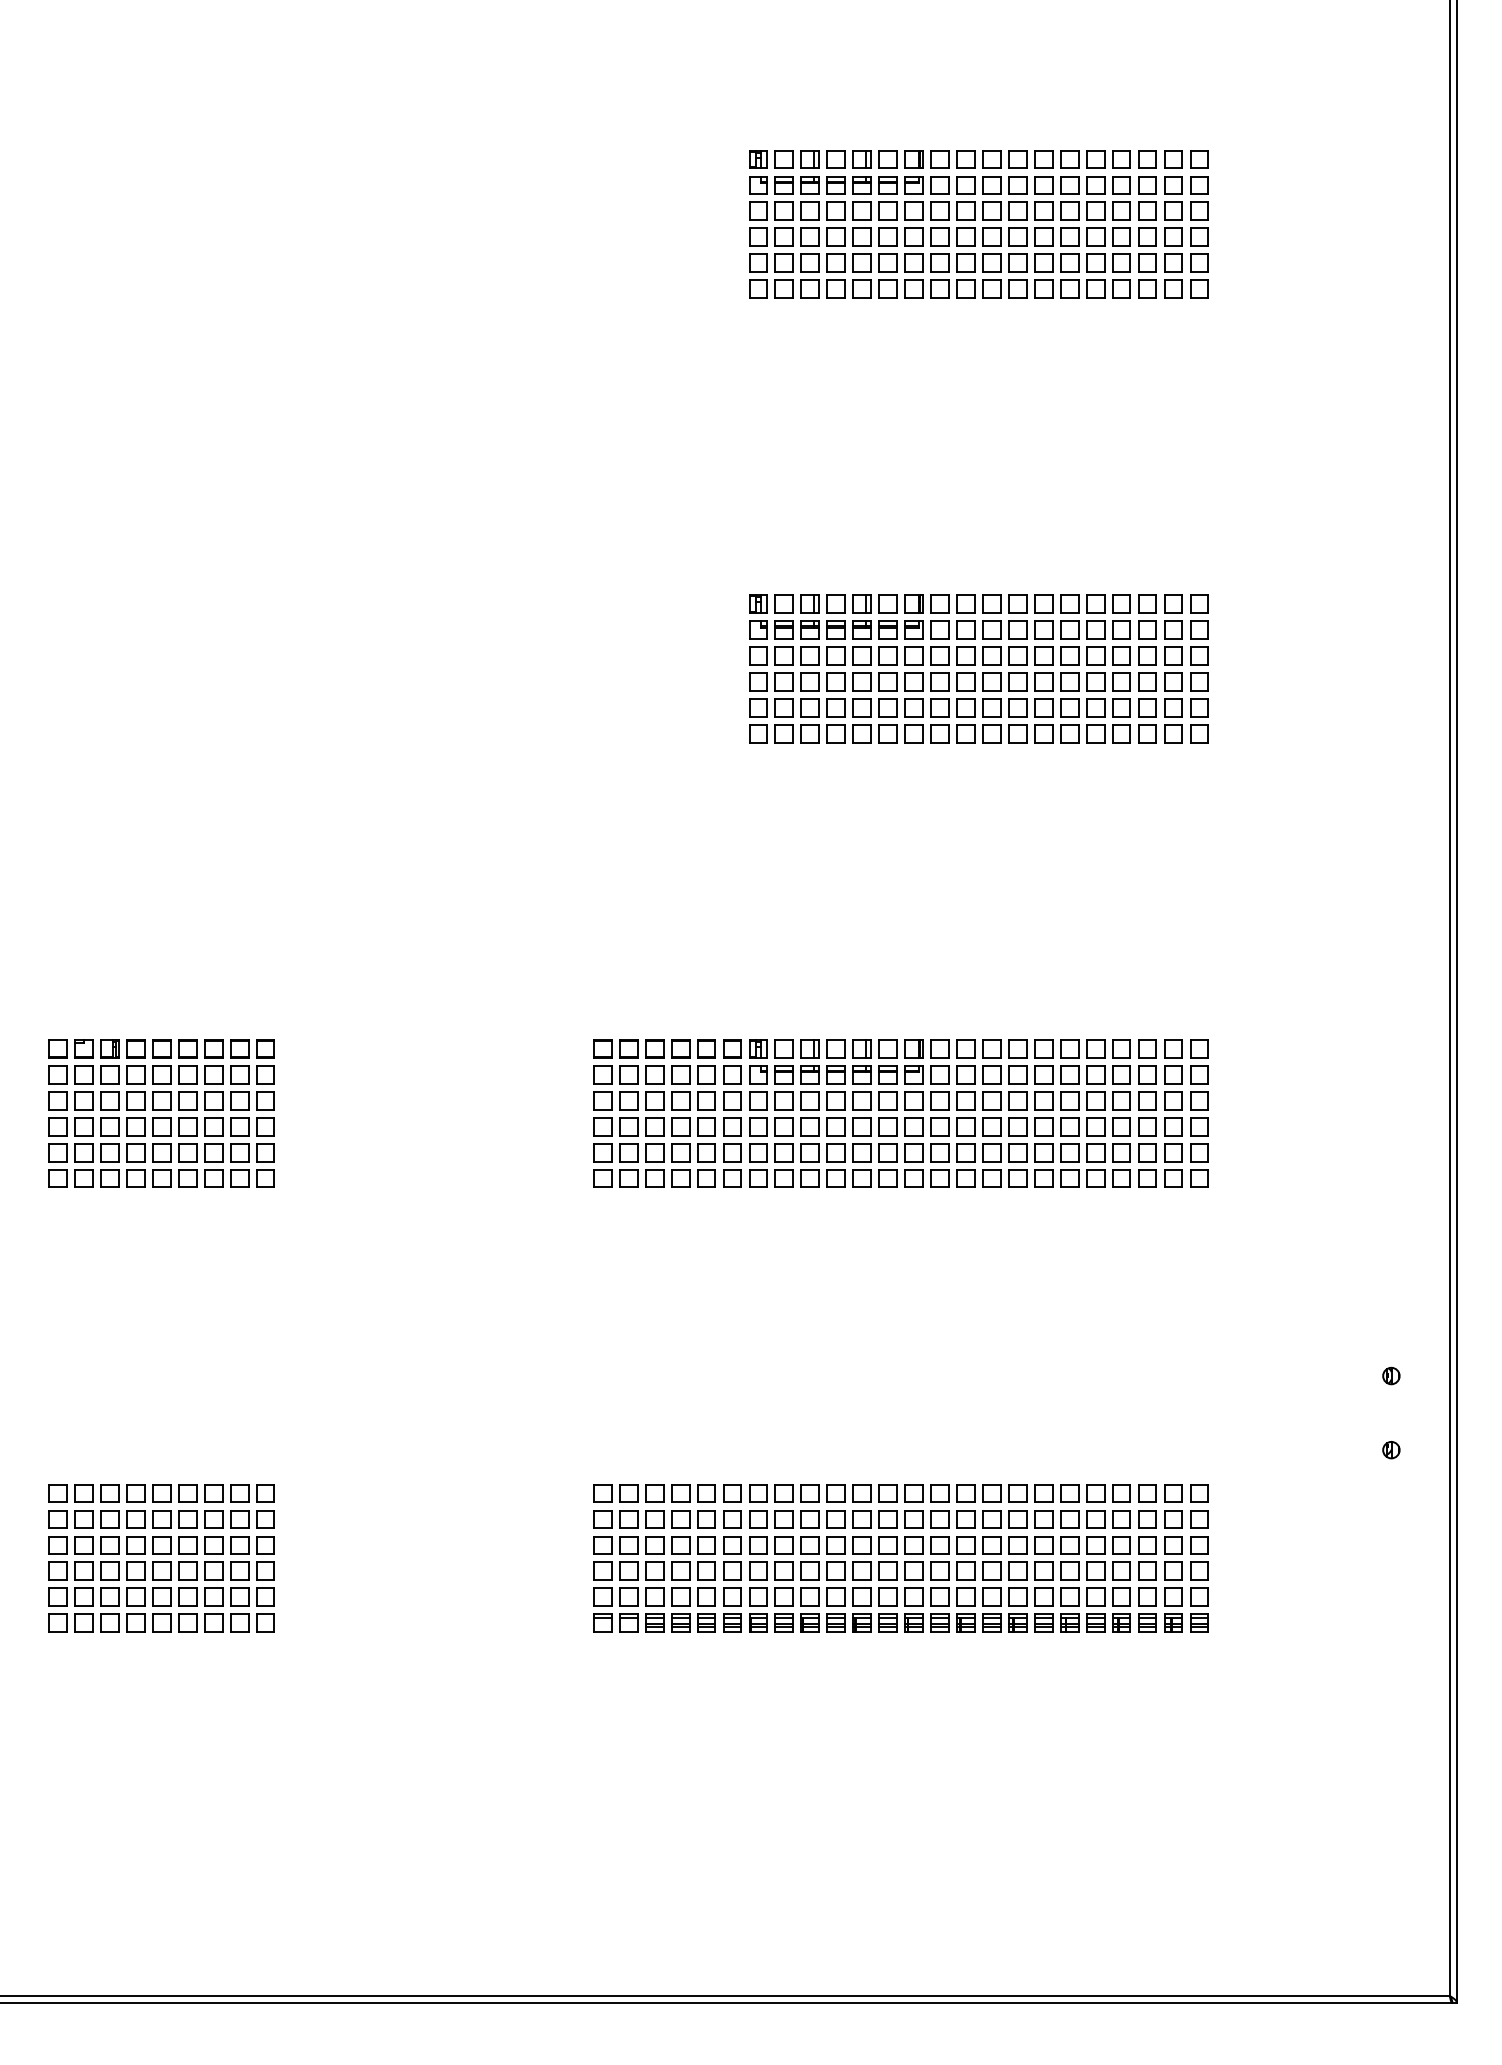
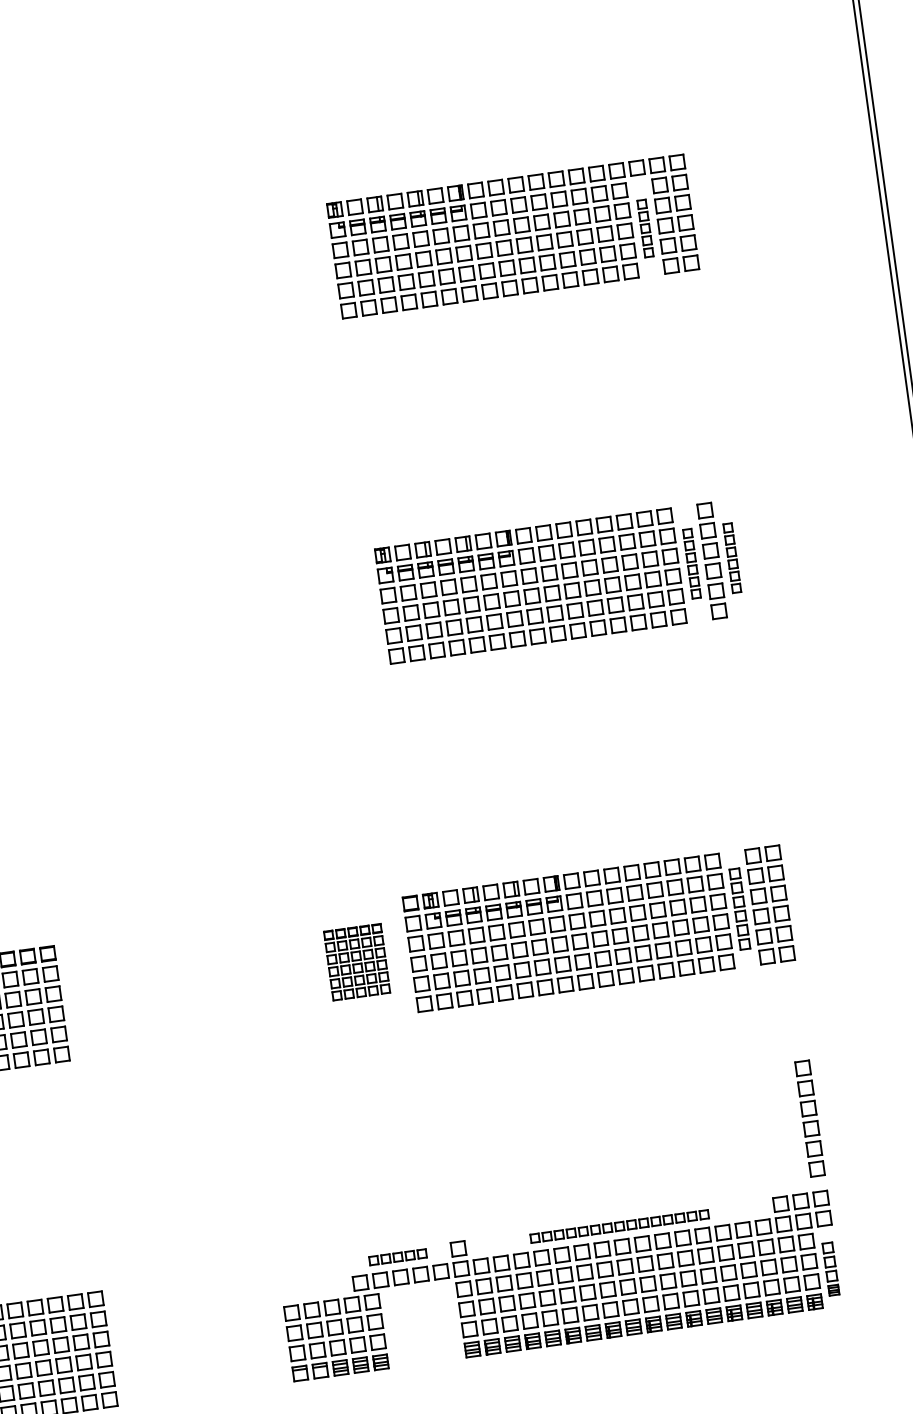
part: (1147, 237) -> (645, 228), size x0.6
part: (1147, 668) -> (691, 563), size x0.6
part: (1199, 668) -> (732, 557), size x0.6
part: (654, 1113) -> (357, 962), size x0.6
part: (1147, 1113) -> (739, 909), size x0.7
part: (1199, 1390) -> (810, 1118), added
part: (654, 1493) -> (397, 1257), size x0.6
part: (939, 1493) -> (619, 1226), size x0.6
part: (654, 1584) -> (336, 1337), moved
part: (1199, 1584) -> (831, 1269), size x0.7

